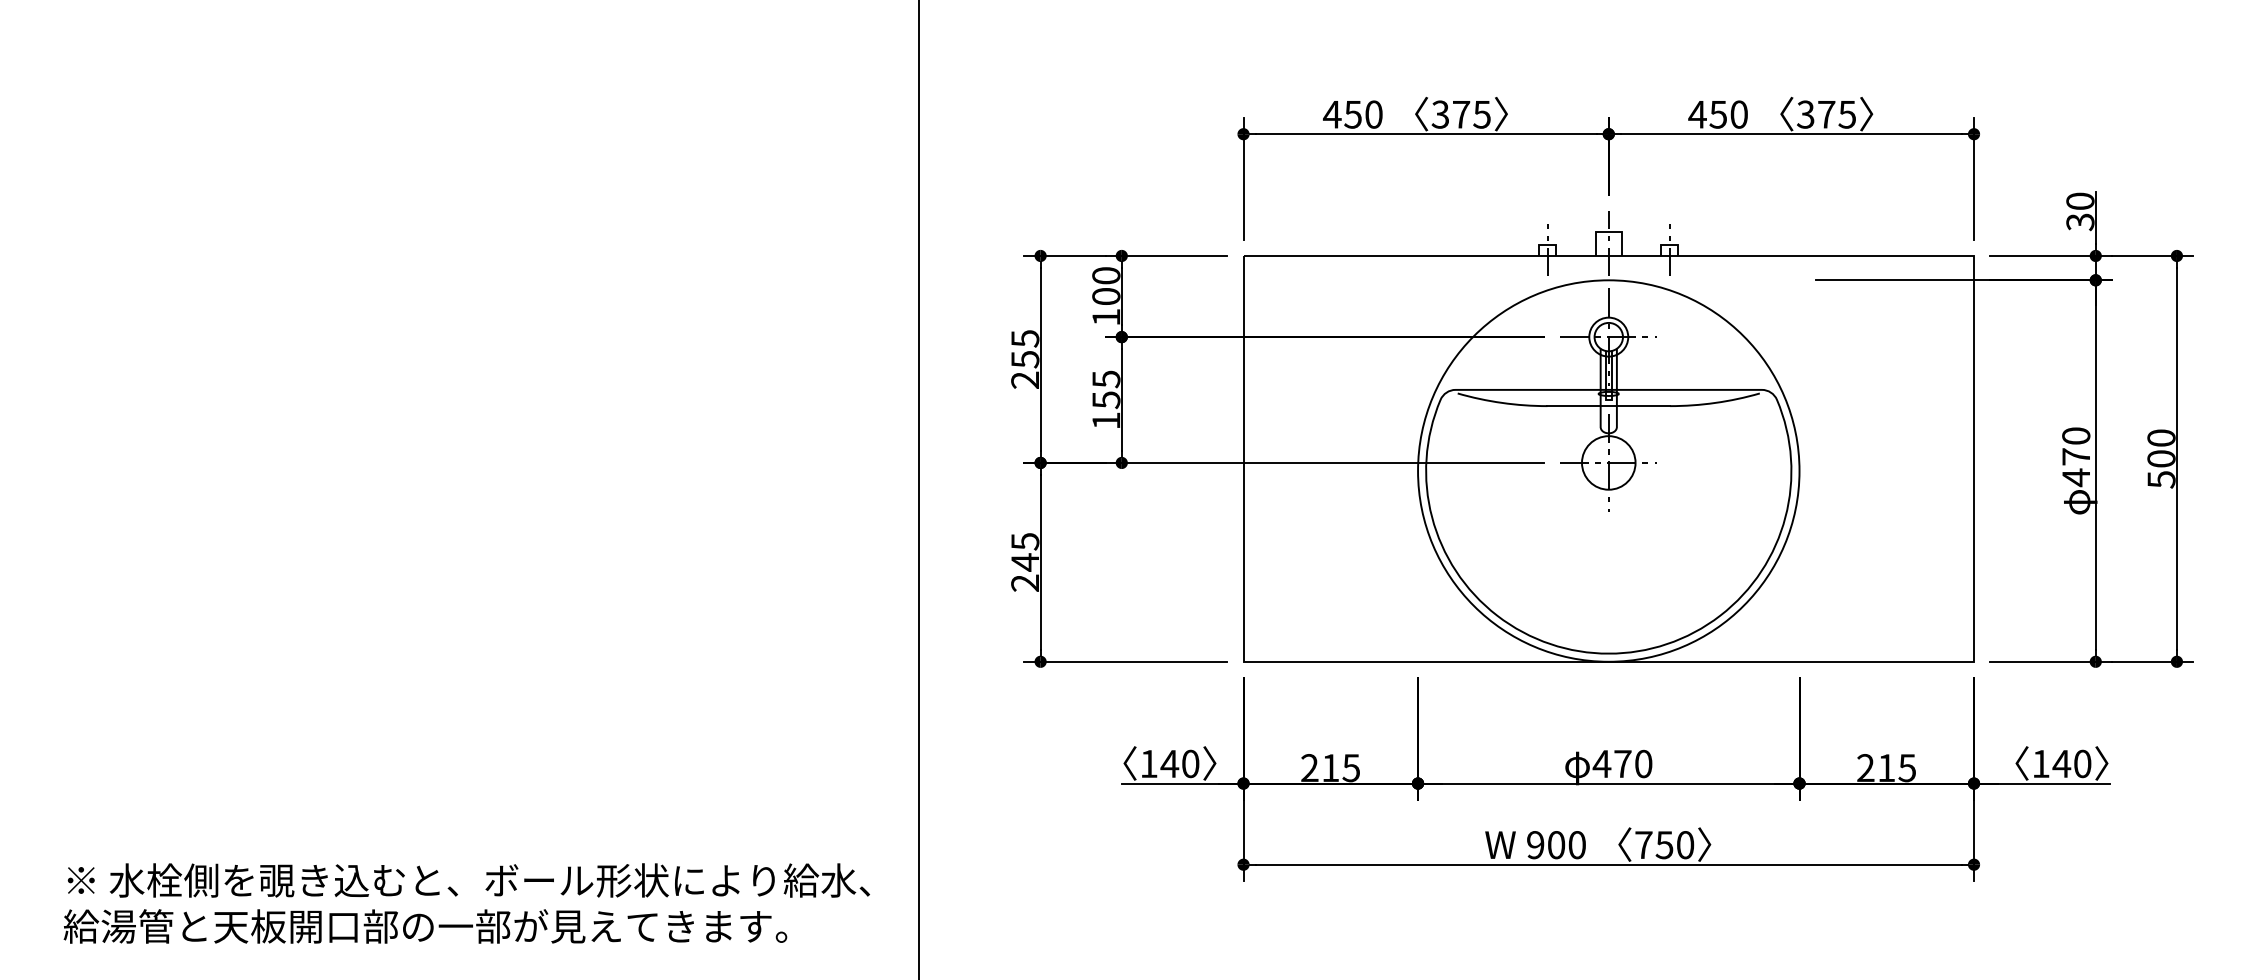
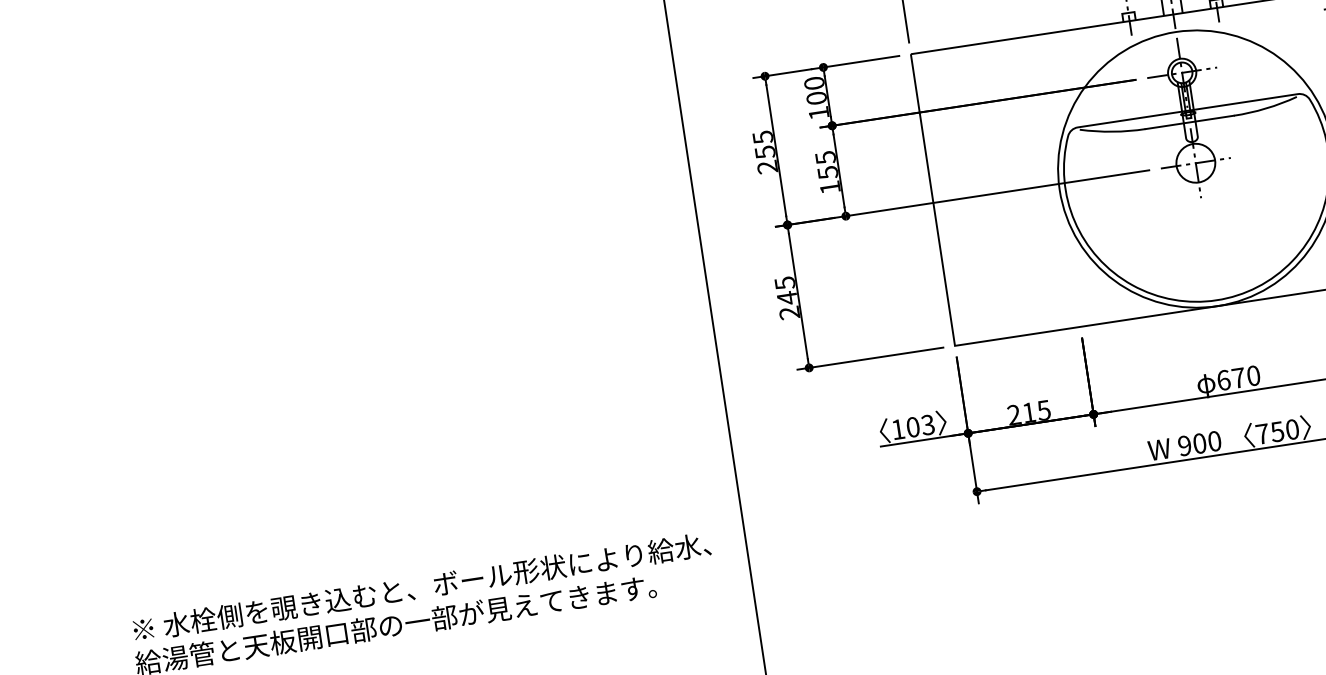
text: (1179, 763) -> (920, 425), 140 -> 103
text: (1601, 763) -> (1223, 380), 470 -> 670

